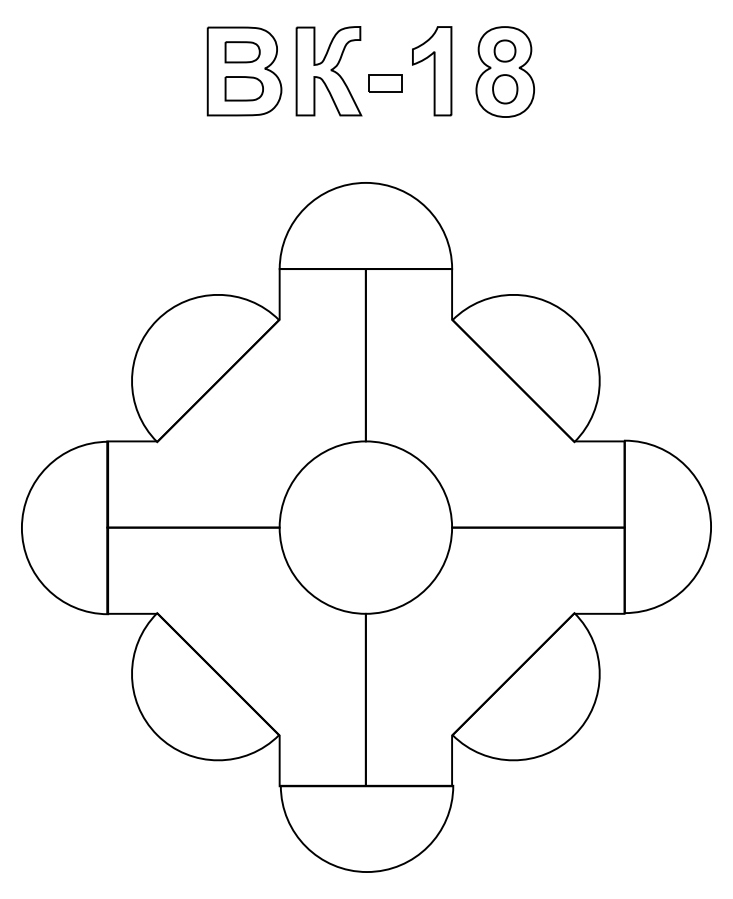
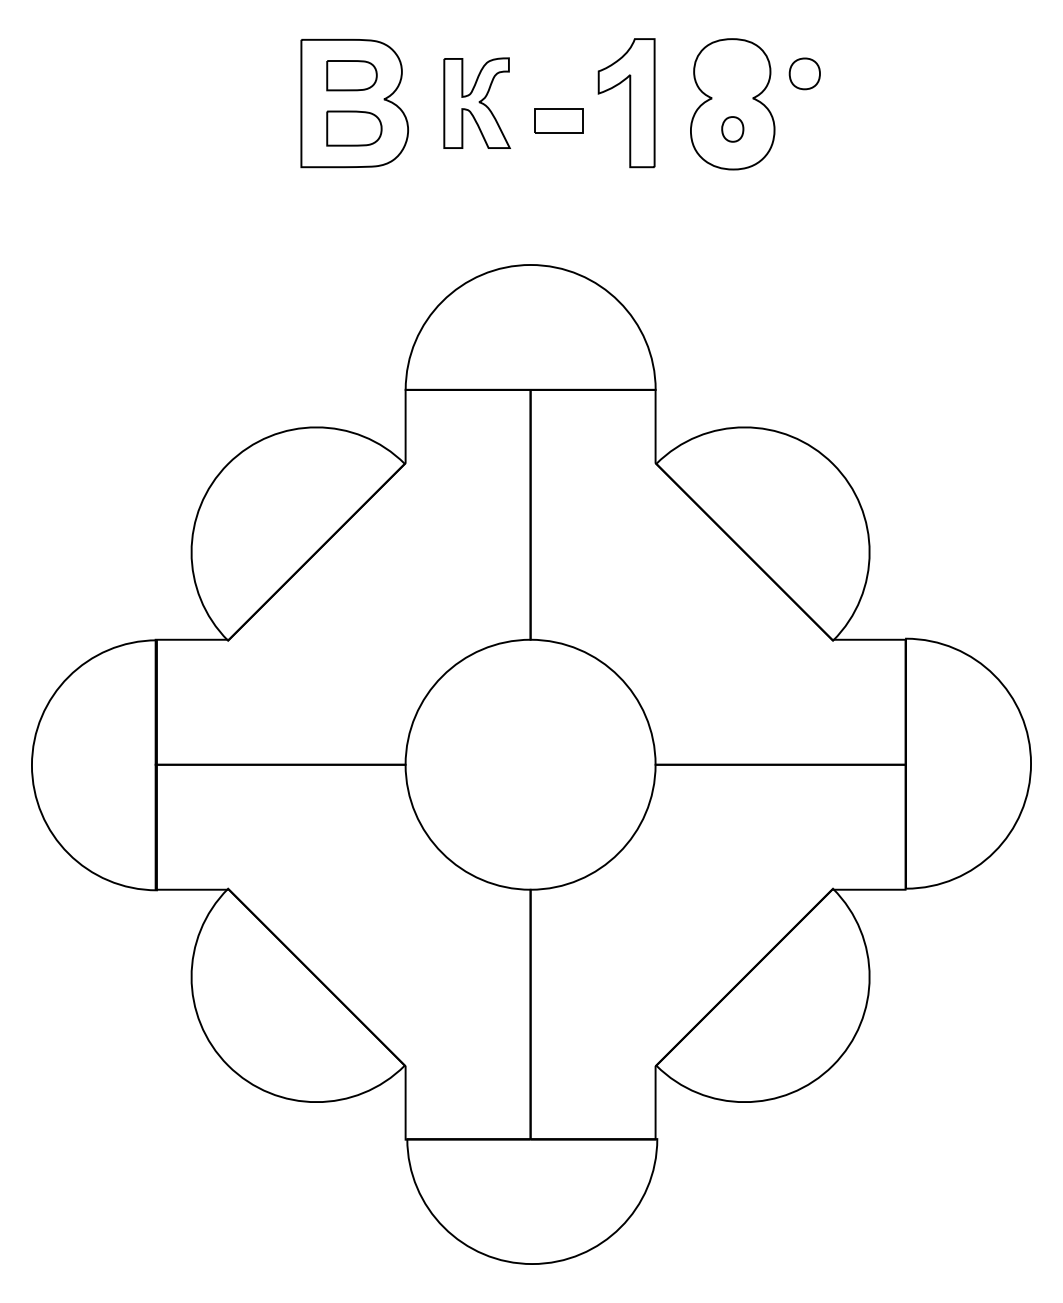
part: (504, 50) -> (804, 73), moved
part: (328, 71) -> (476, 103), size x0.7
part: (505, 89) -> (733, 129), size x0.6

